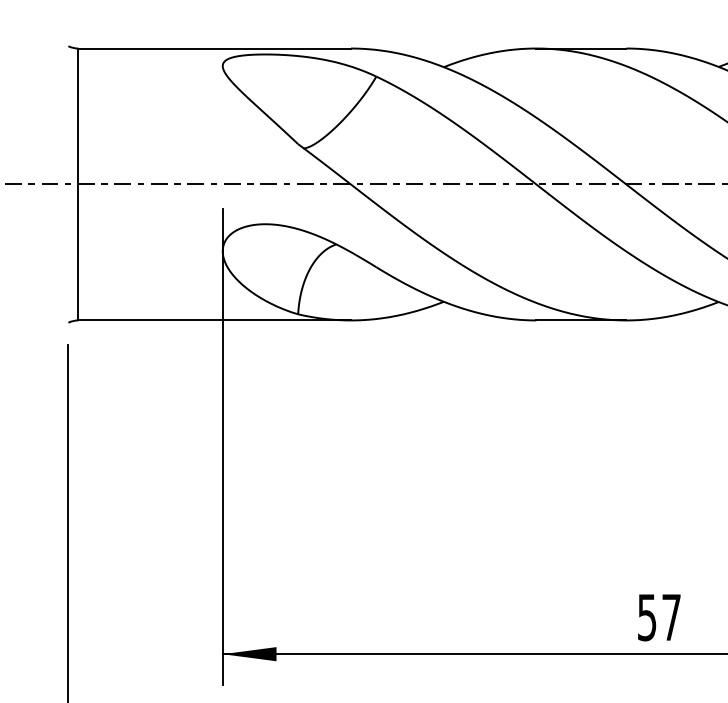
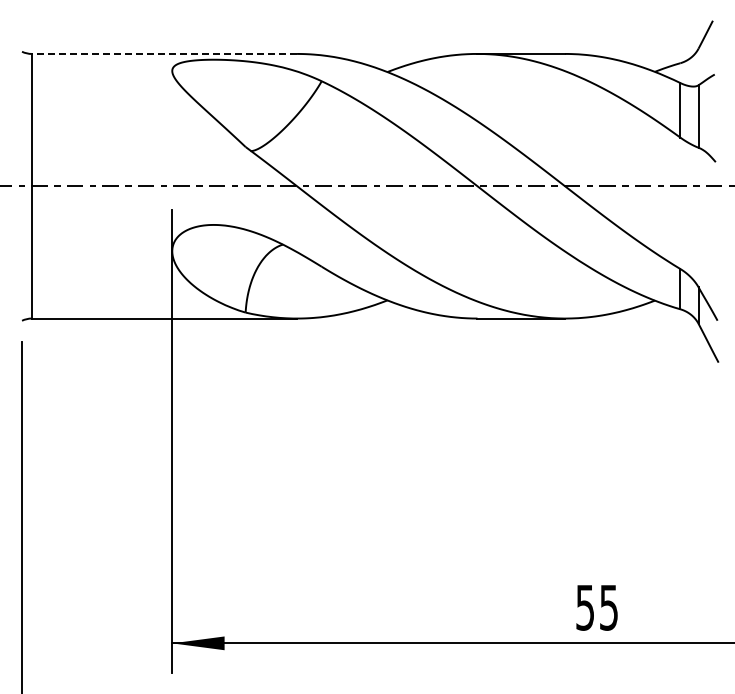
line: (214, 48) -> (164, 53), solid -> dashed
text: (671, 617) -> (608, 607), 57 -> 55

